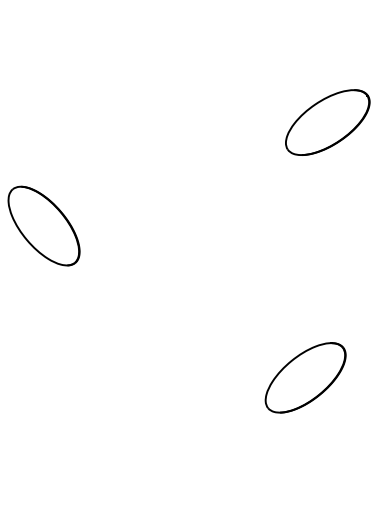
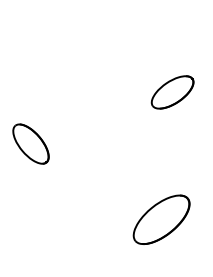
part: (305, 377) -> (161, 219), size x1.4

